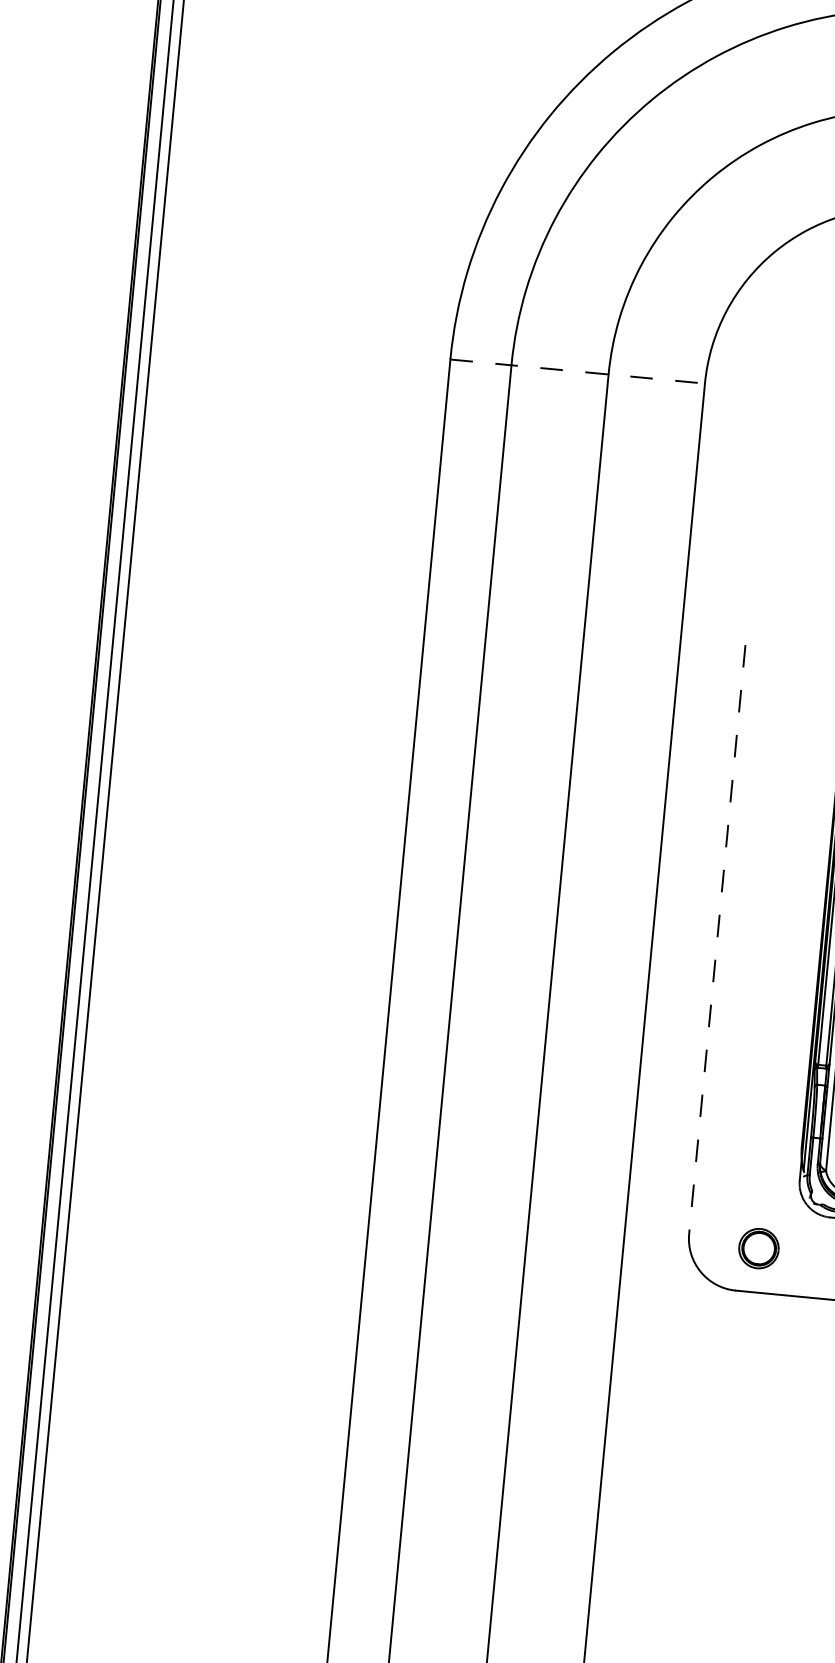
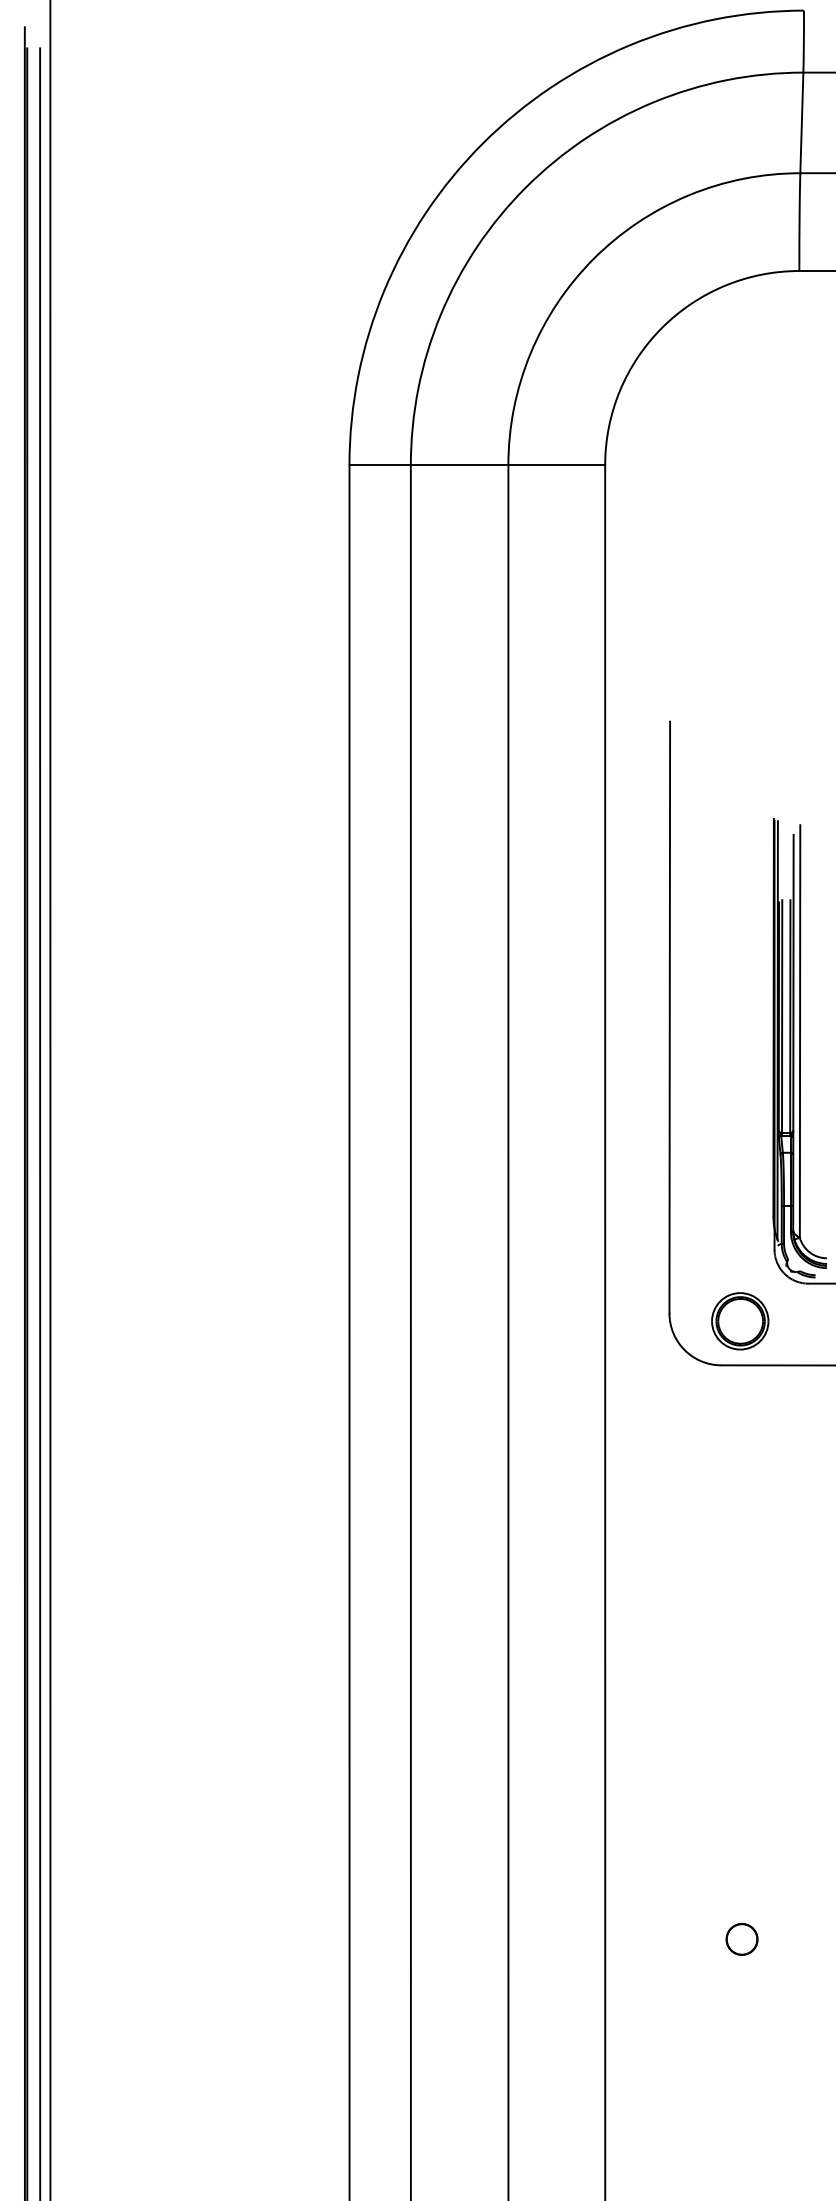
line: (577, 371) -> (477, 465), dashed -> solid
line: (717, 939) -> (669, 1017), dashed -> solid
part: (759, 1248) -> (740, 1321), size x1.43

